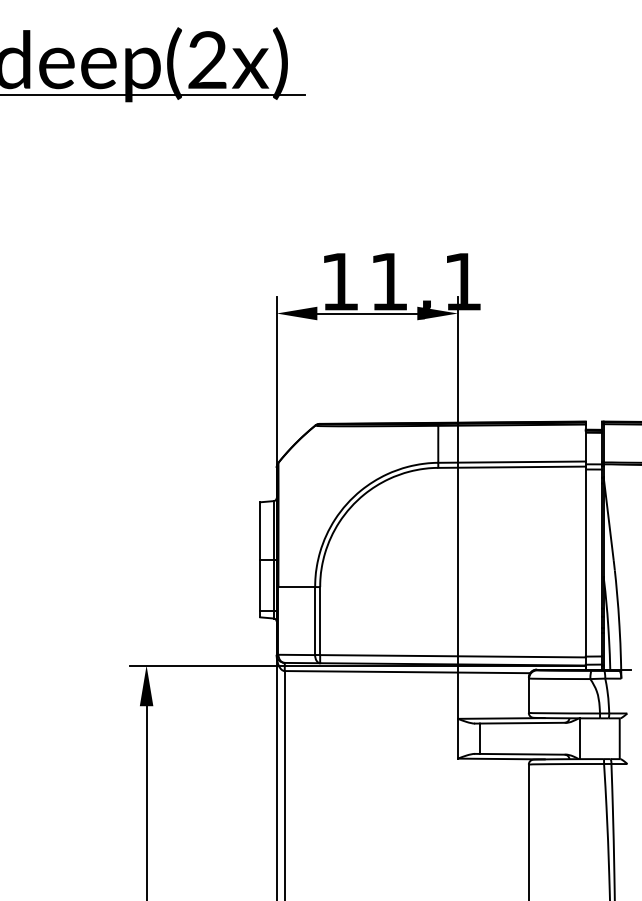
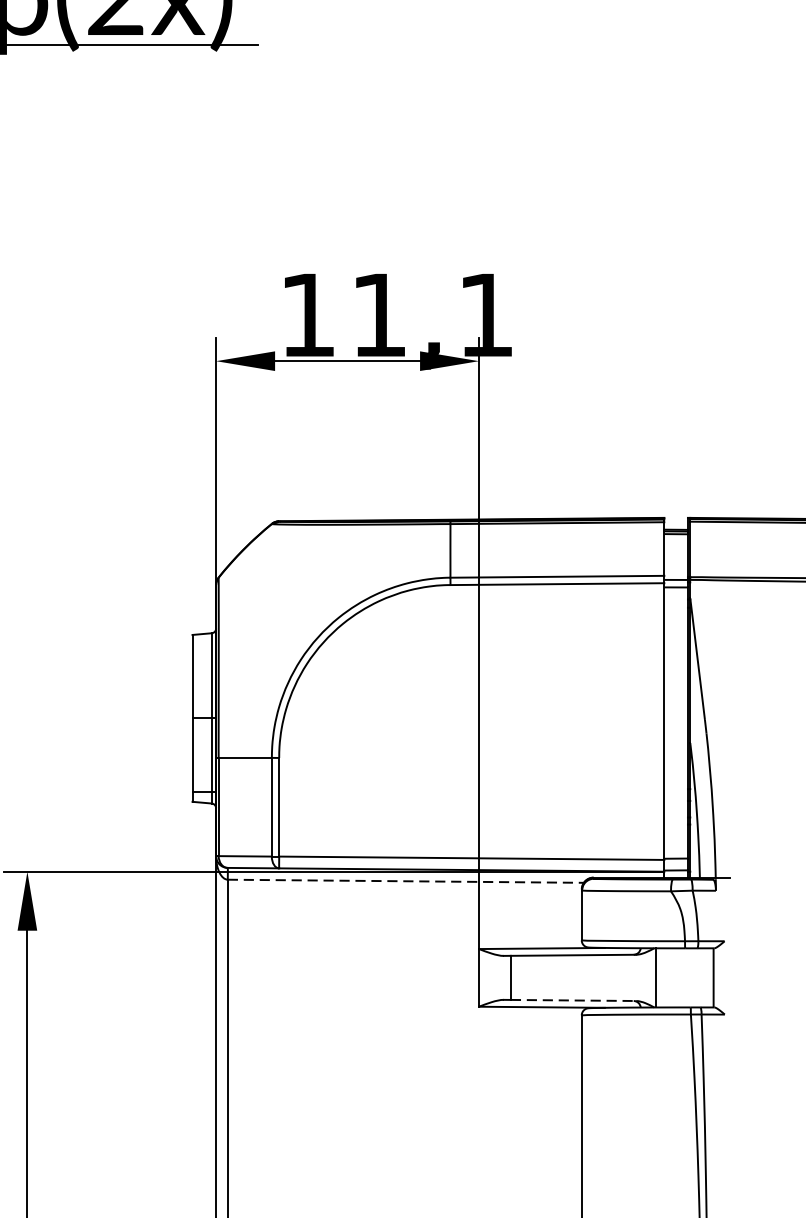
line: (407, 672) -> (405, 881), solid -> dashed
line: (523, 754) -> (574, 1000), solid -> dashed

